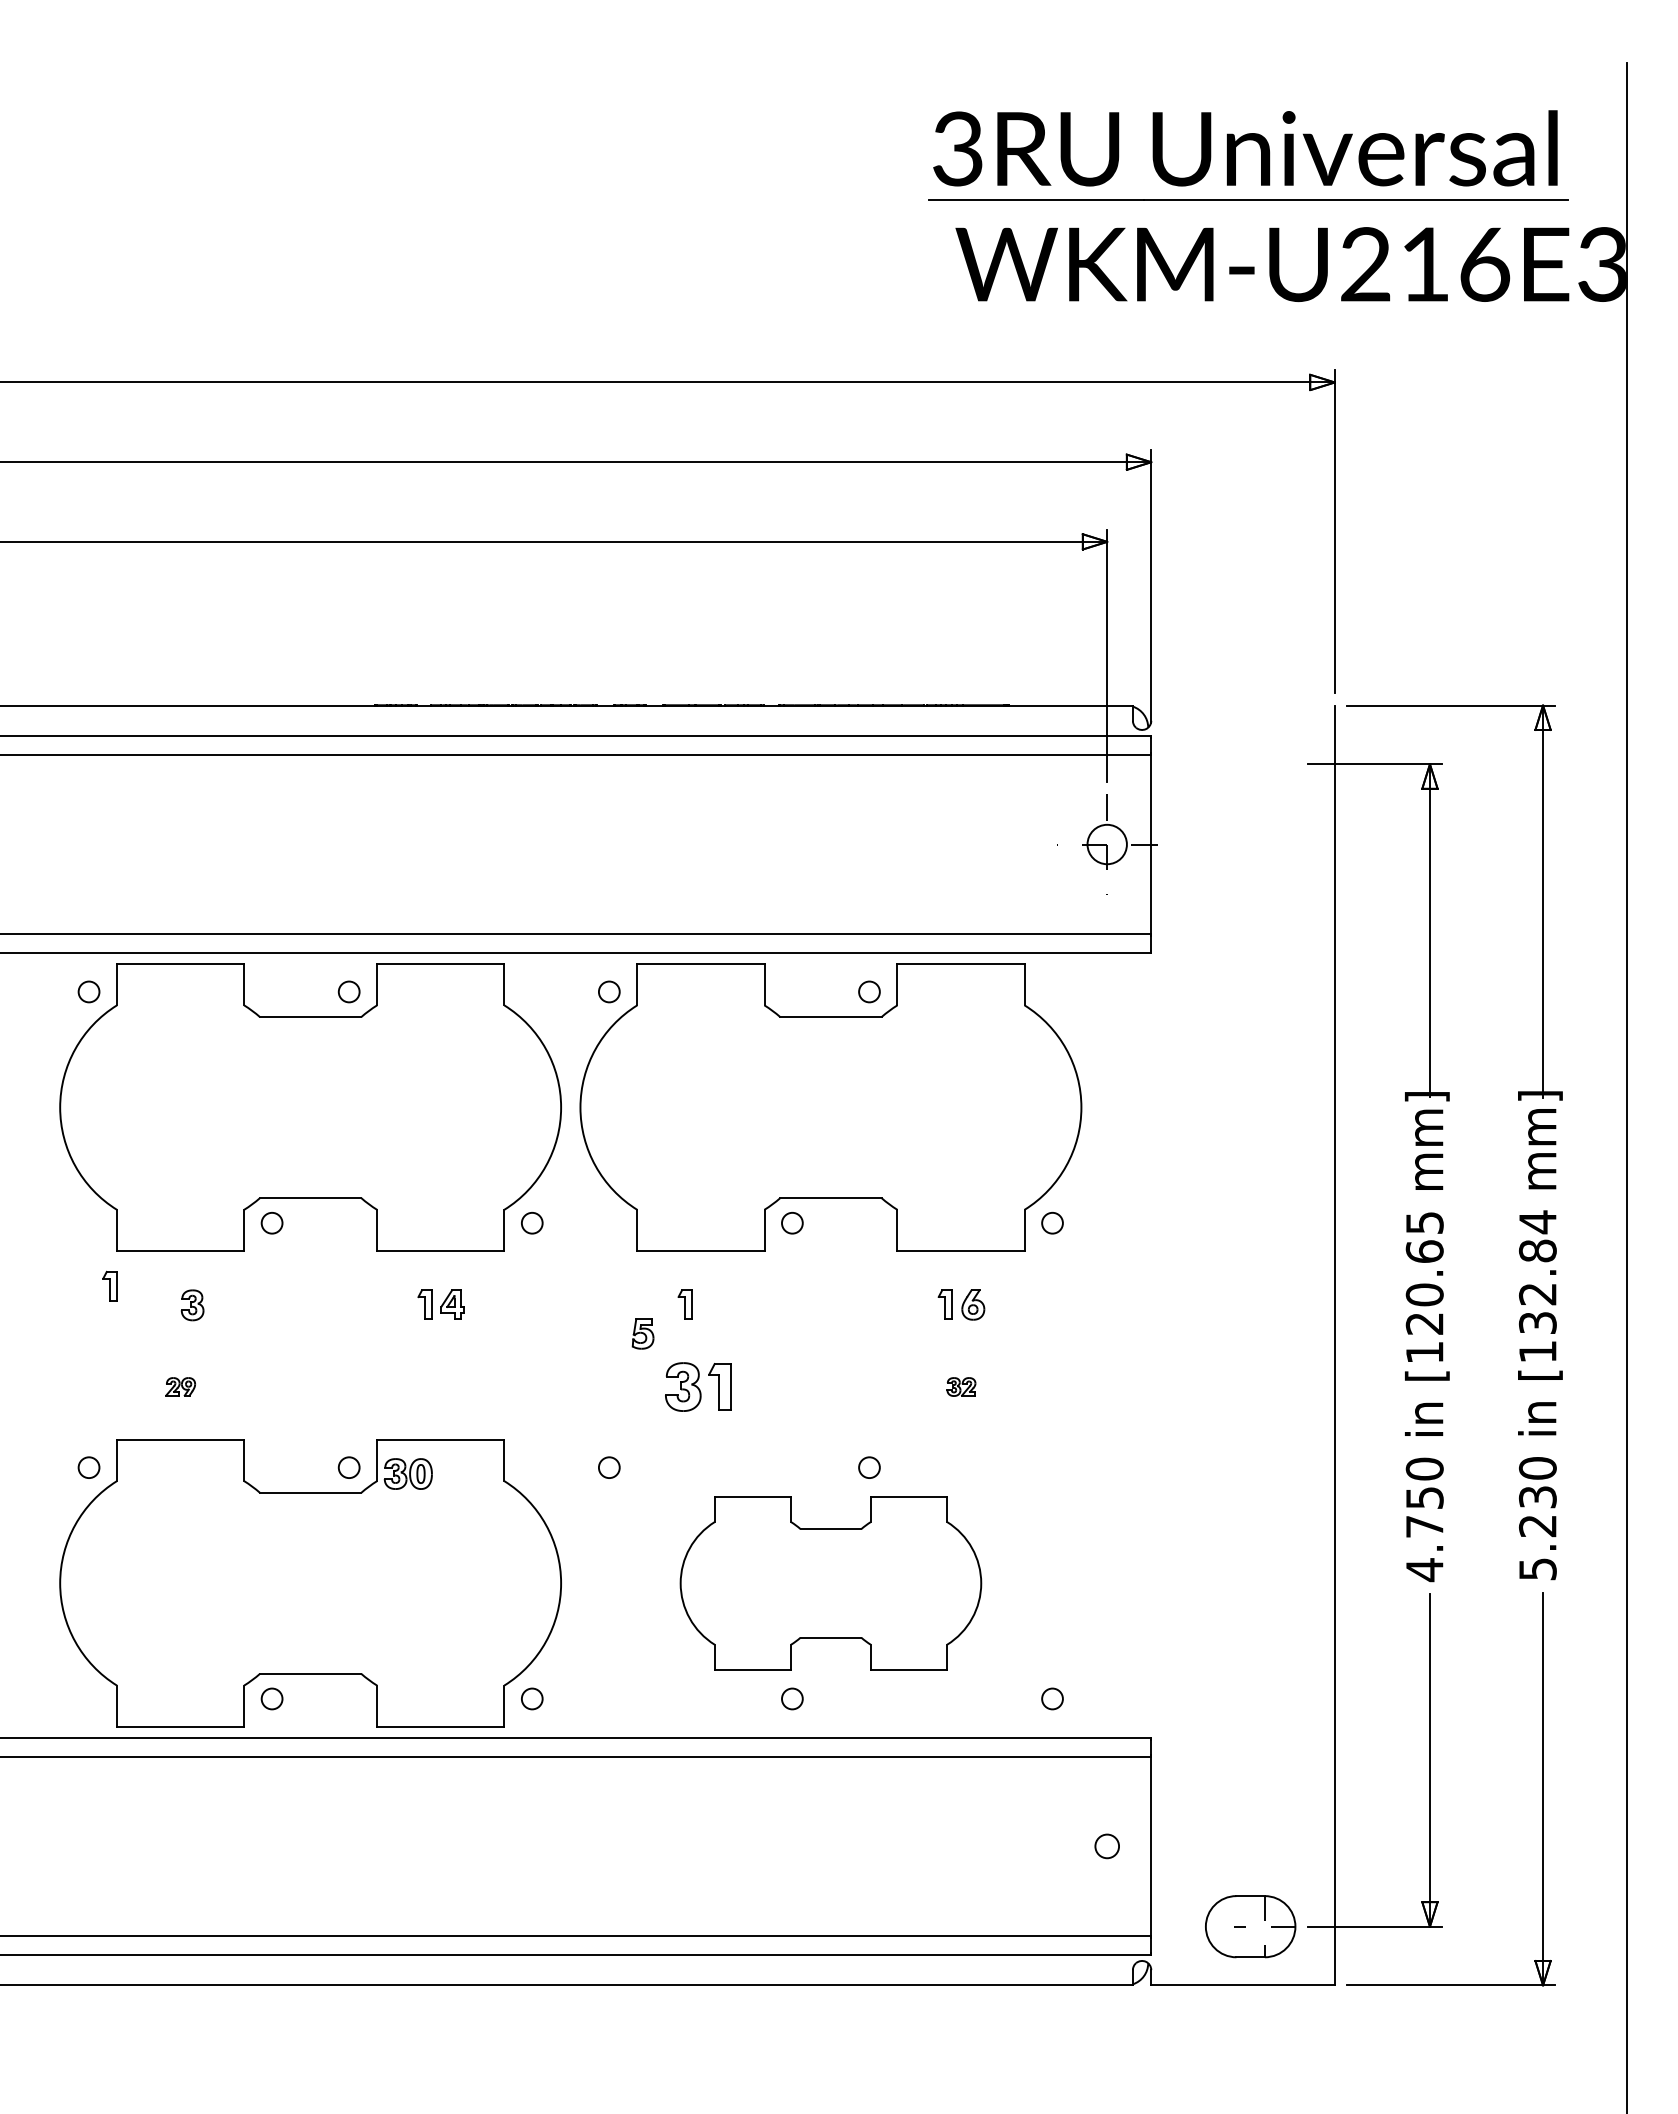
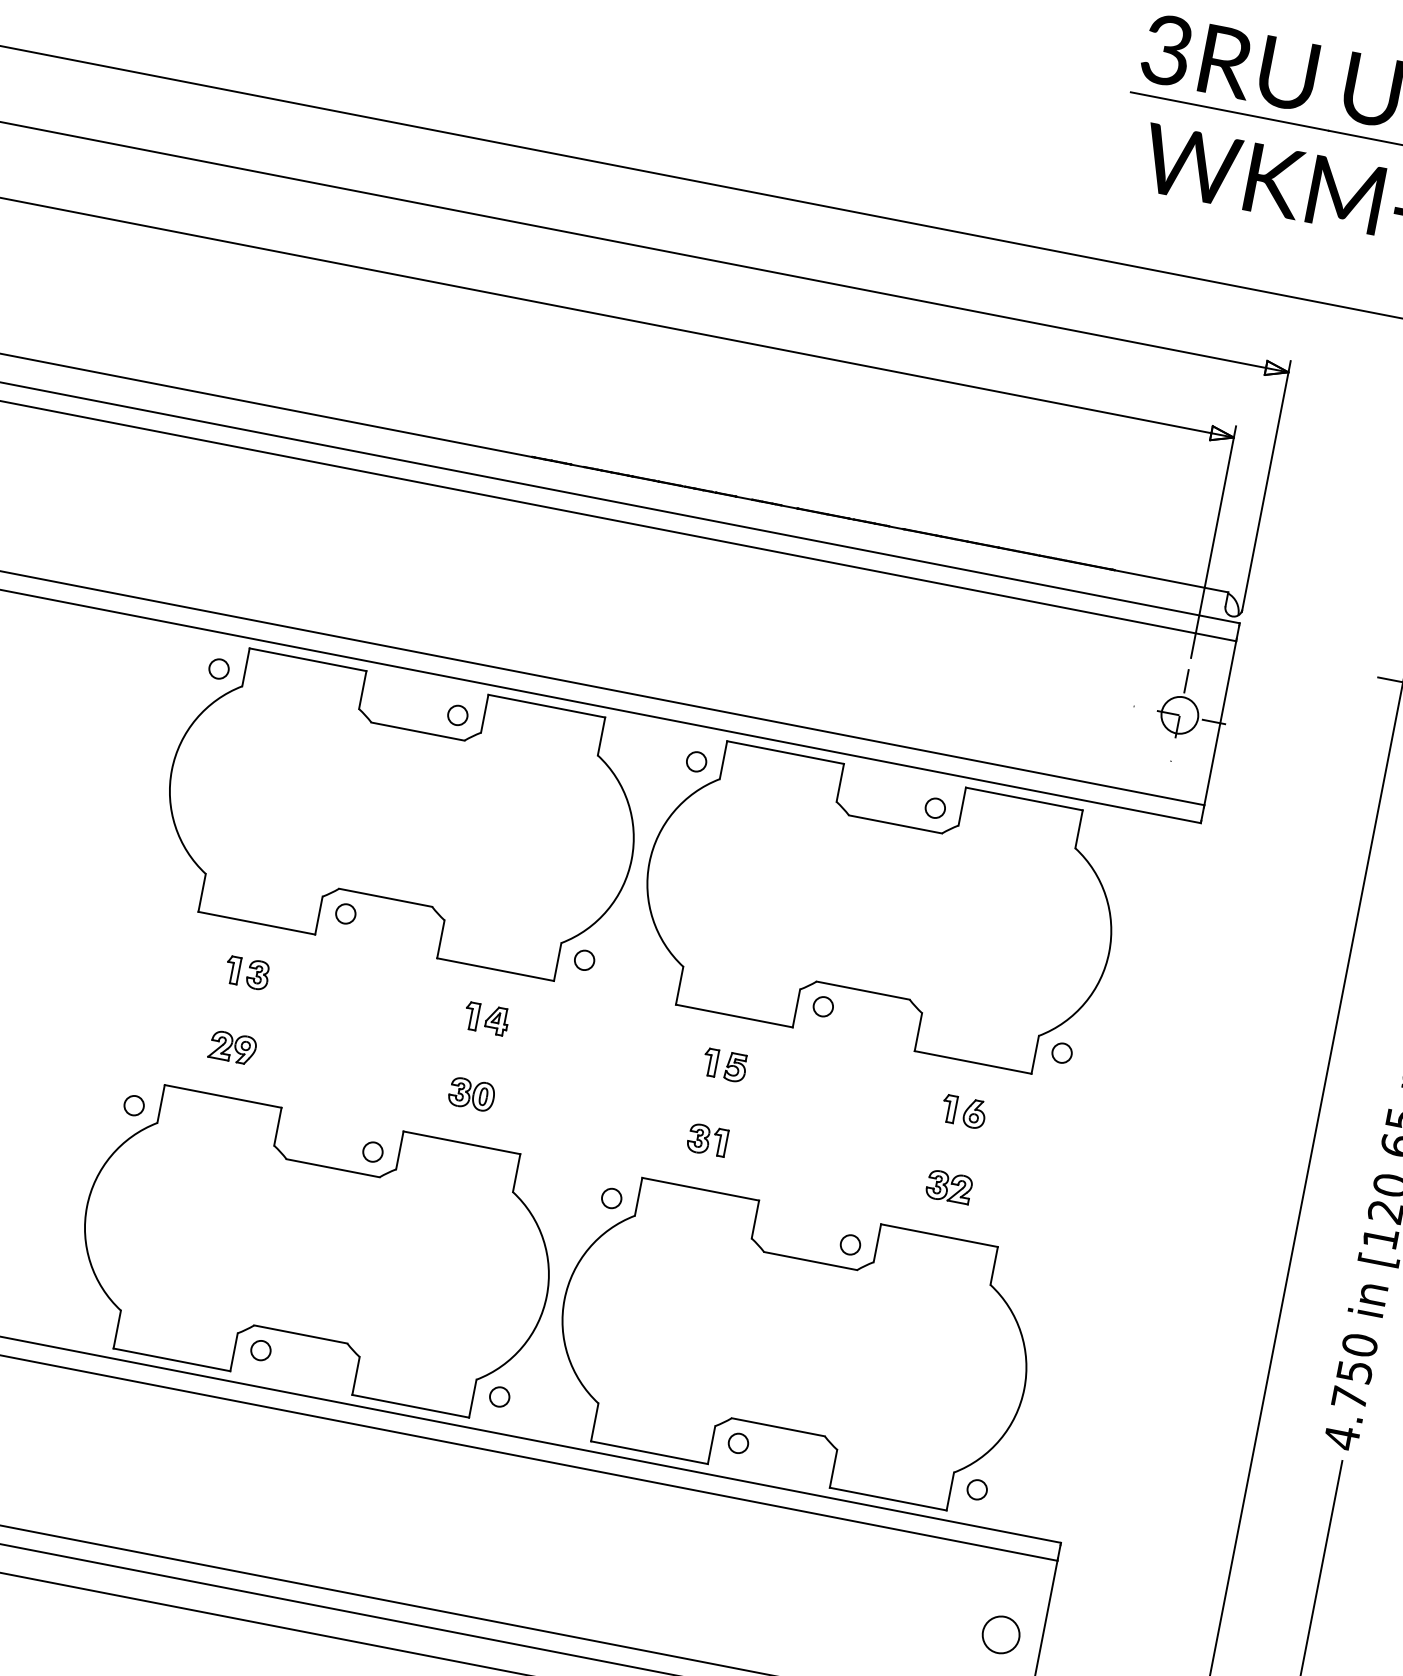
part: (109, 1285) -> (232, 969), moved
part: (642, 1333) -> (735, 1067), moved
part: (180, 1386) -> (232, 1047), size x1.67
part: (697, 1386) -> (707, 1139), size x0.62
part: (961, 1386) -> (949, 1186), size x1.67
part: (407, 1473) -> (471, 1093), moved
part: (830, 1583) -> (794, 1344), size x1.67
circle: (1106, 1846) -> (1000, 1634), size x1.67

